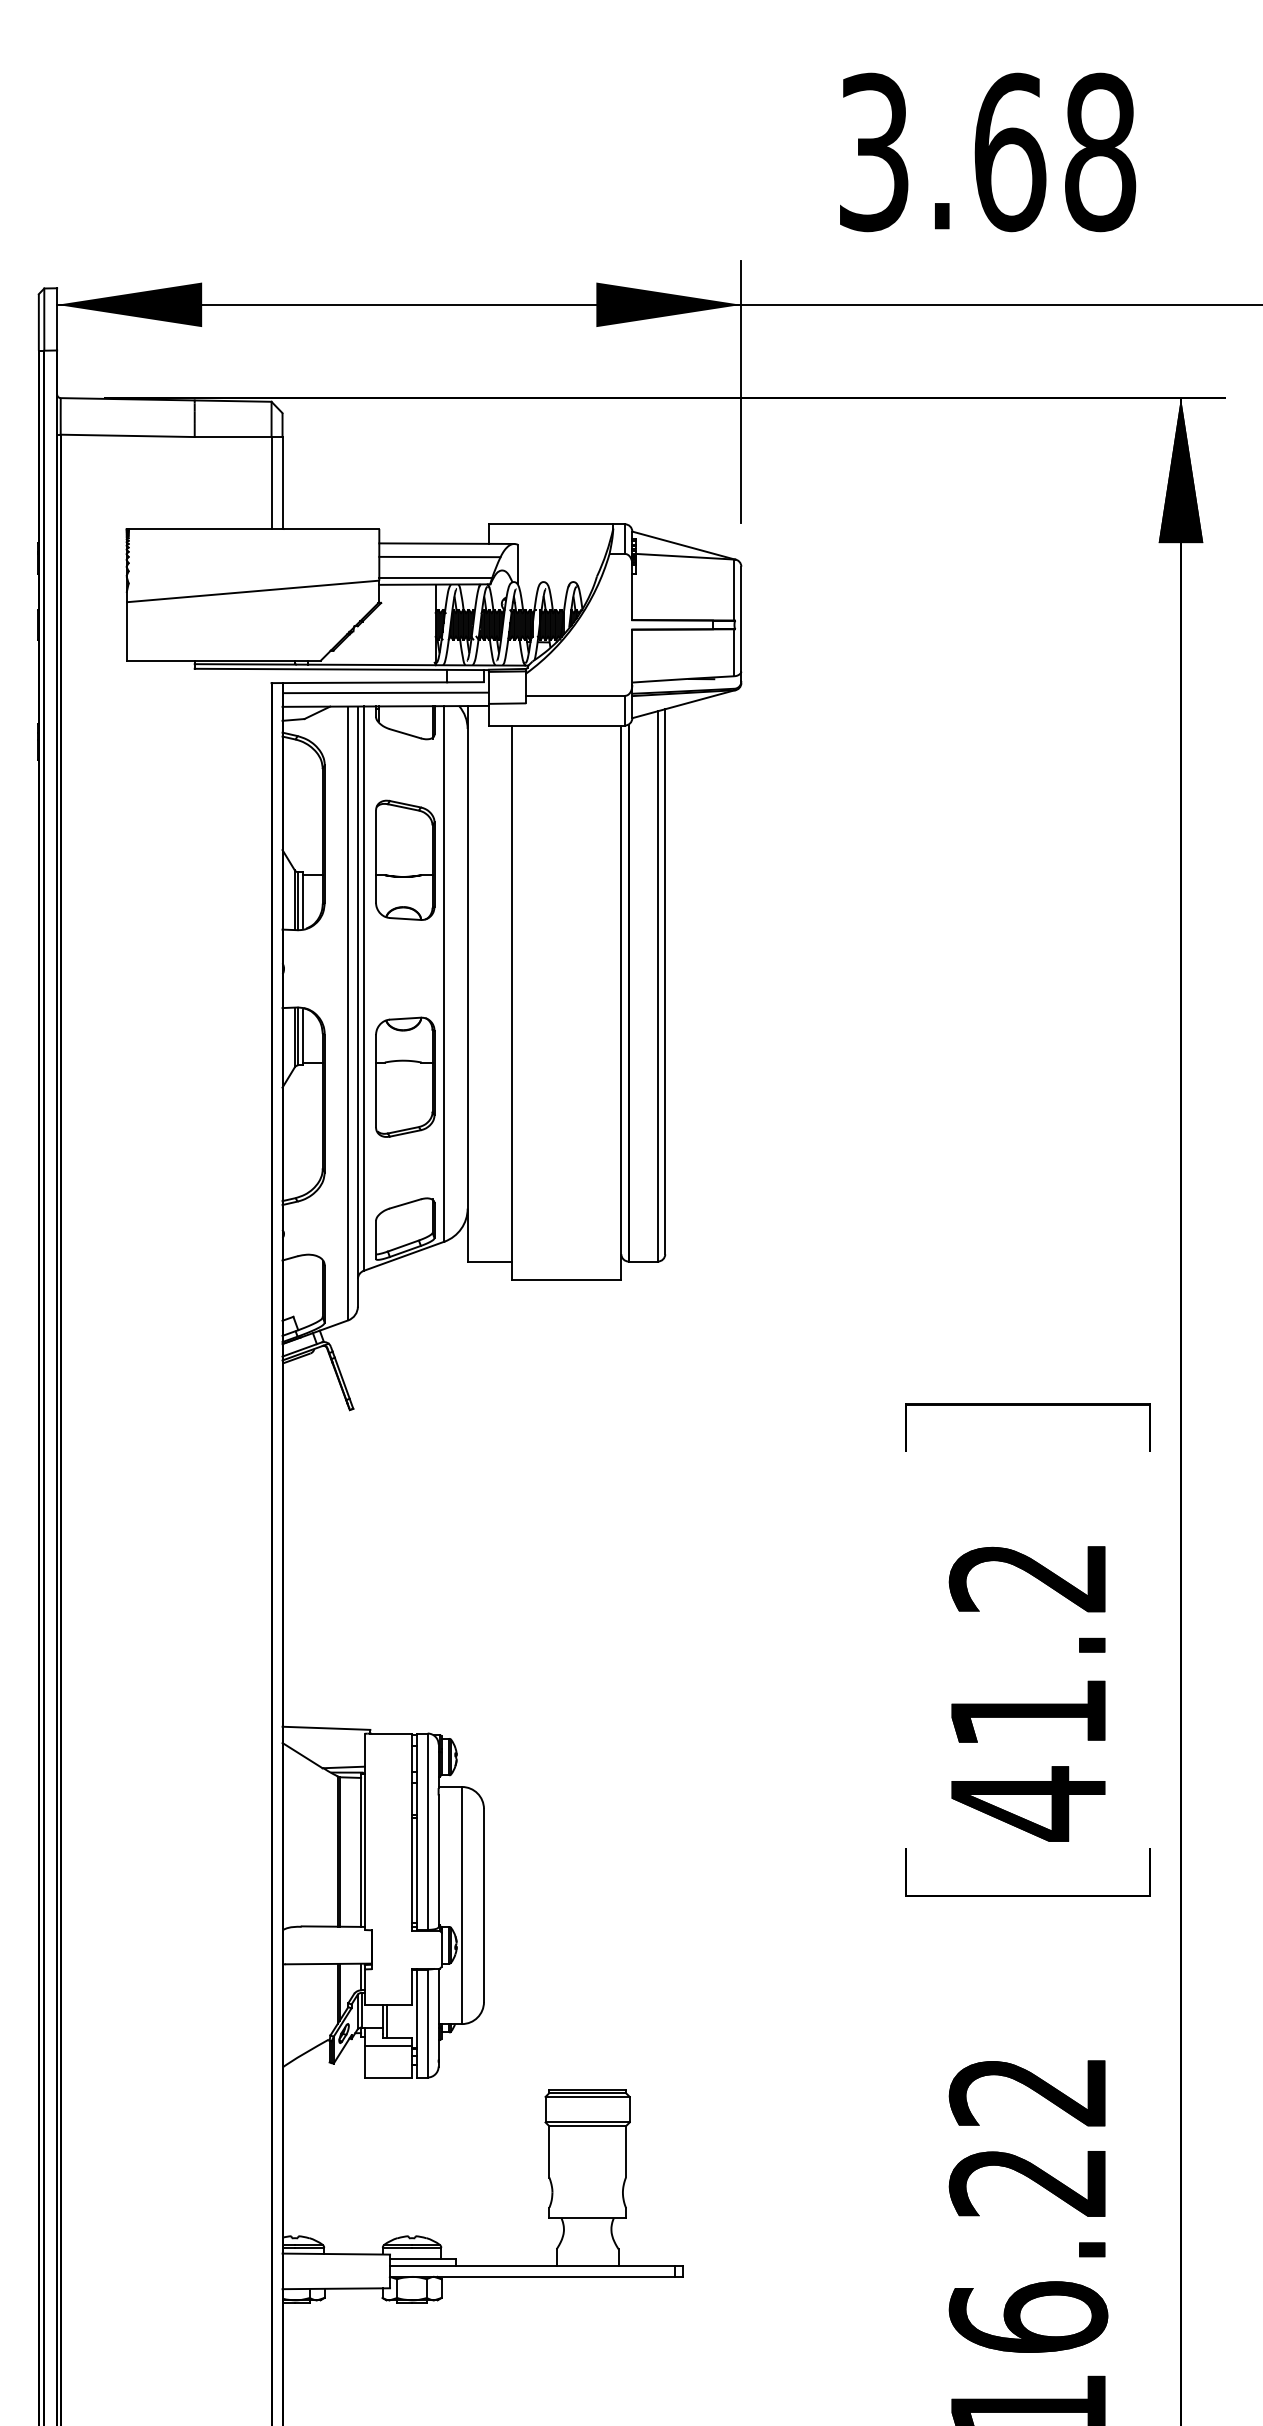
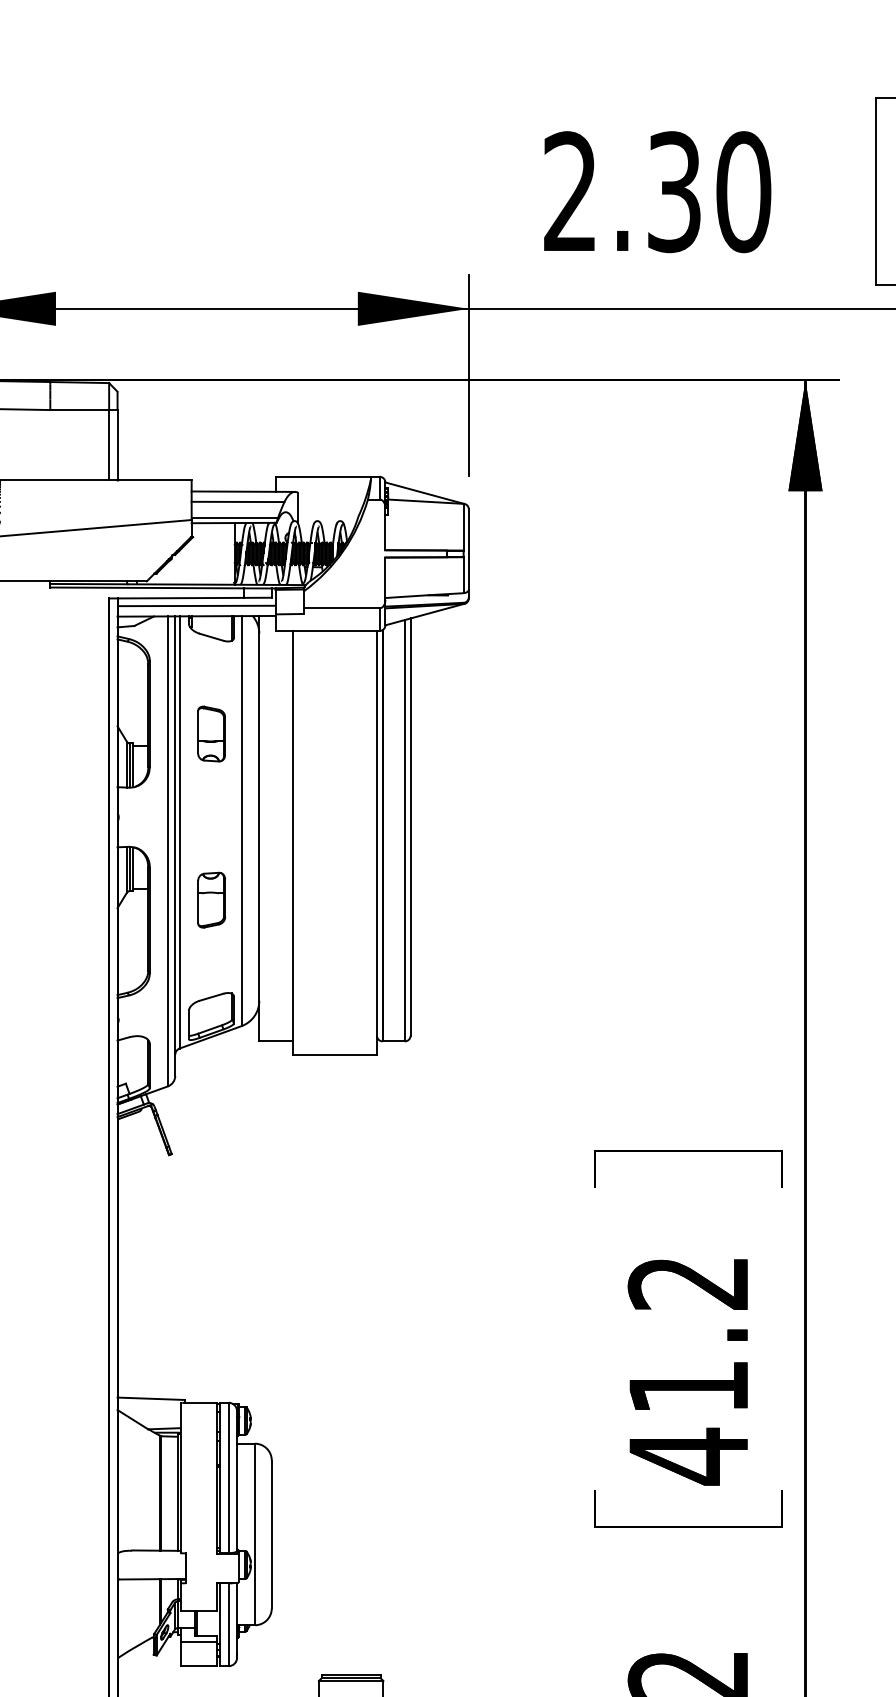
text: (987, 152) -> (657, 192), 3.68 -> 2.30
part: (405, 859) -> (211, 733), size x0.6
part: (405, 1076) -> (211, 899), size x0.6

